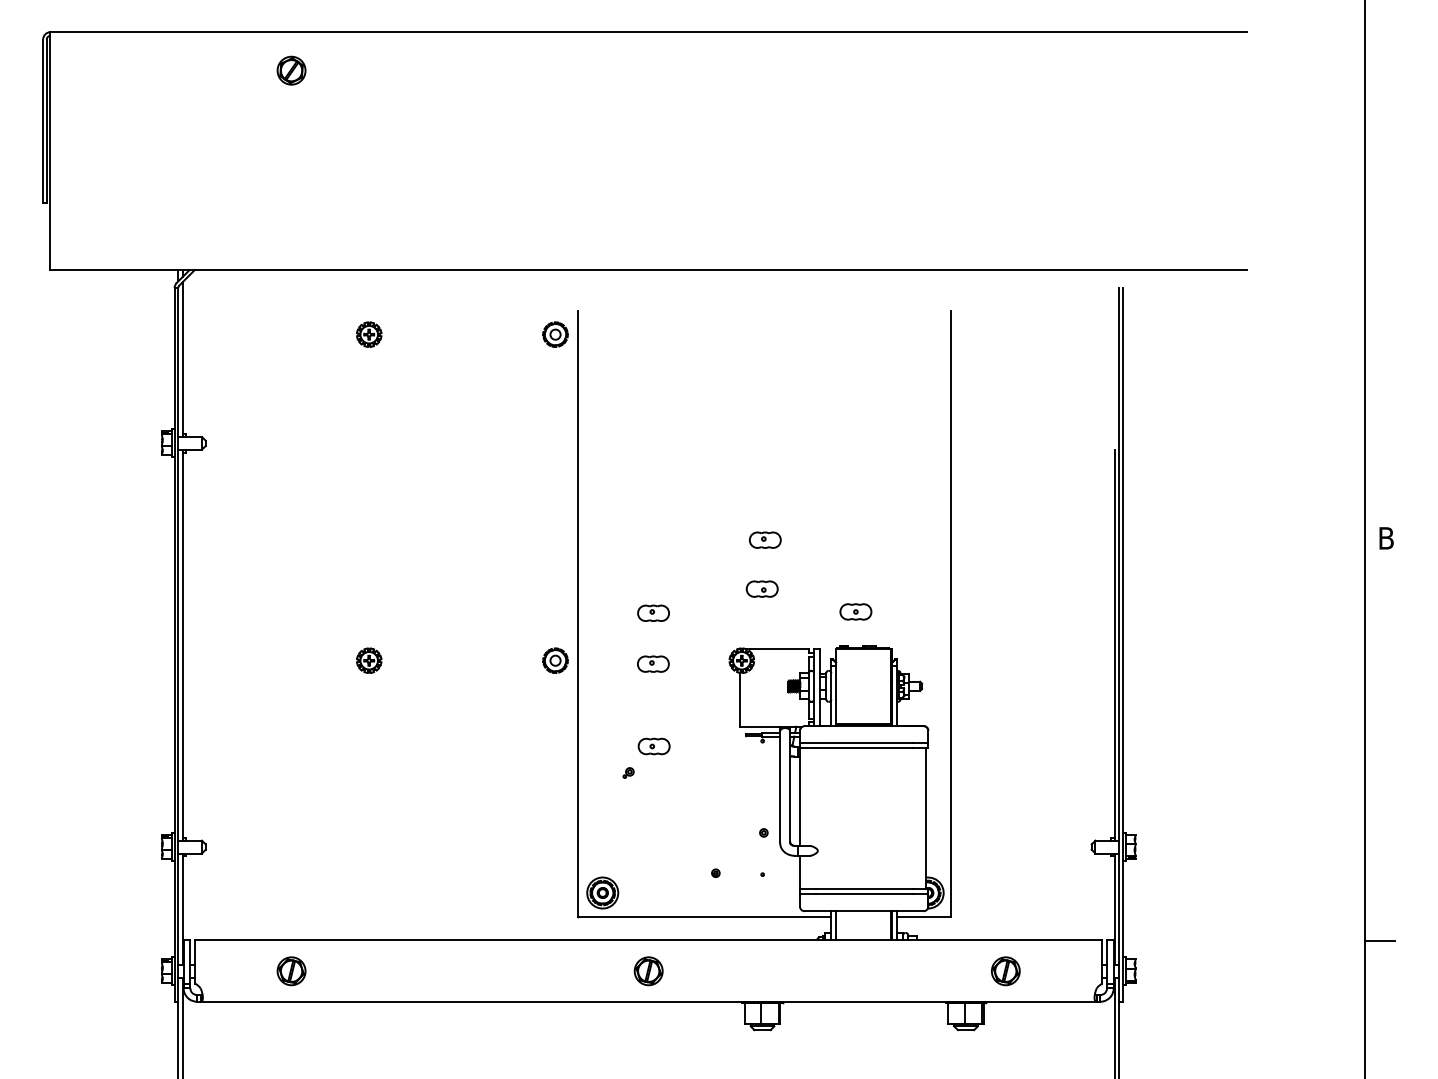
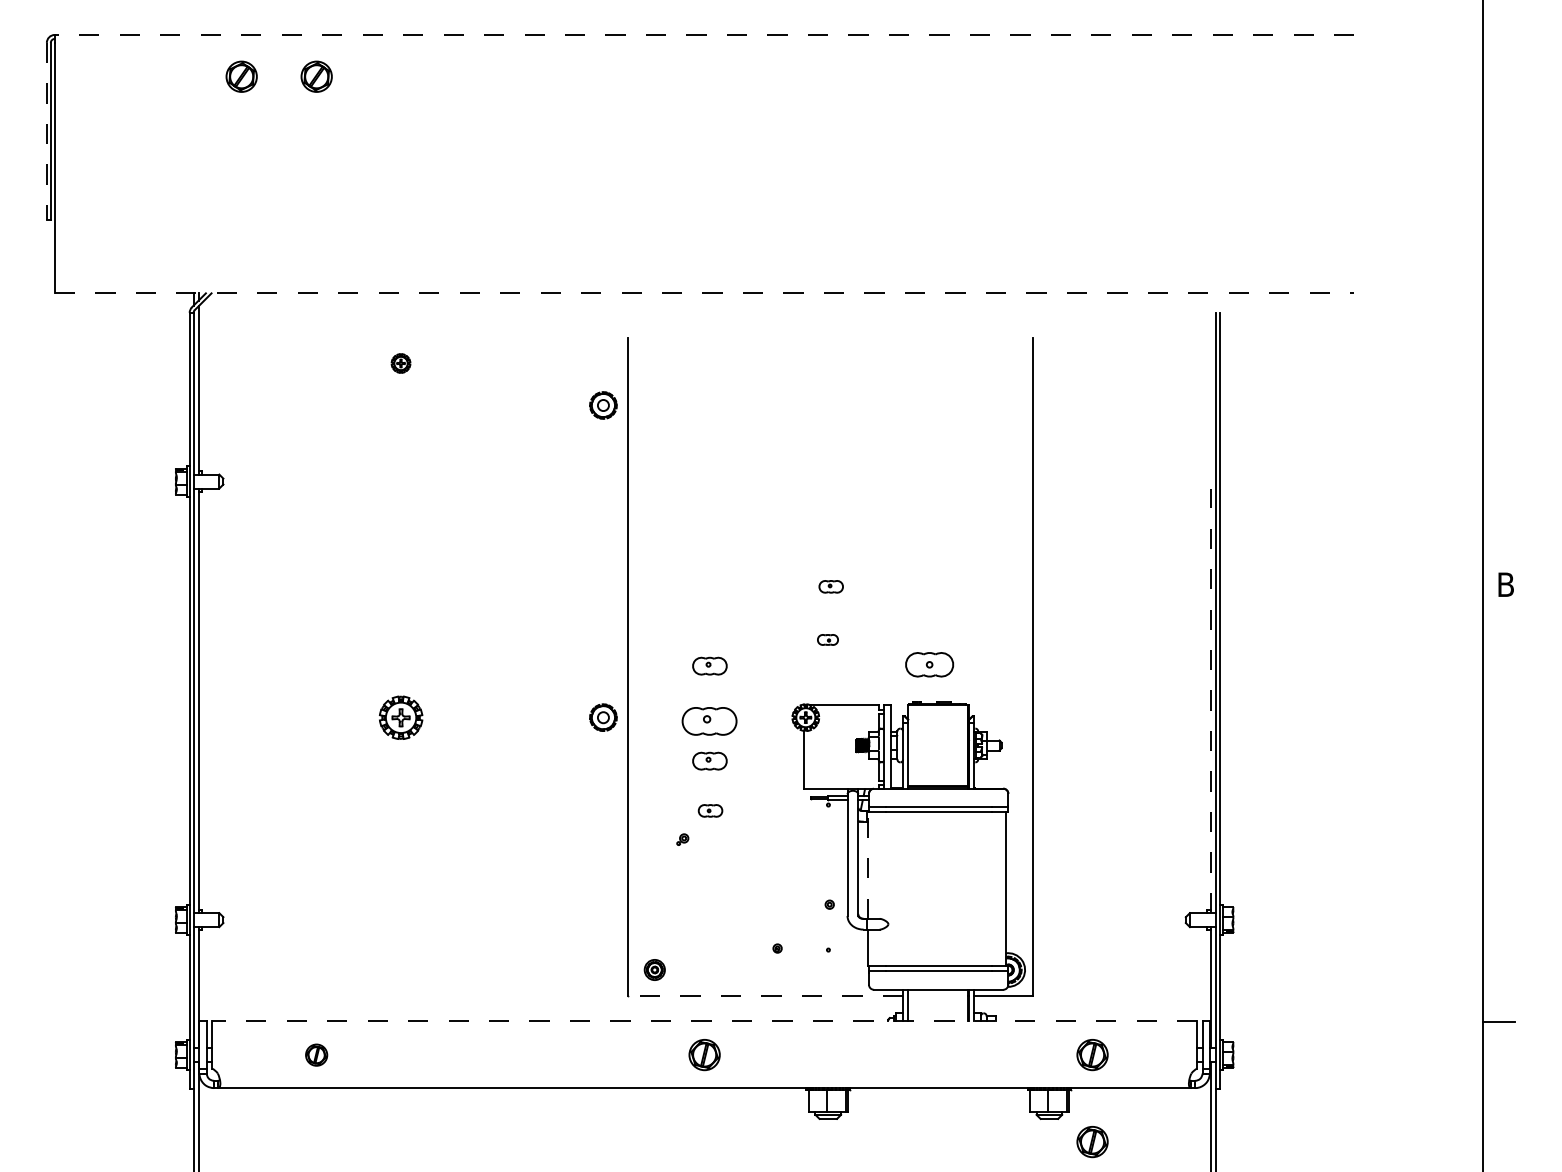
line: (648, 31) -> (704, 34), solid -> dashed
part: (222, 70) -> (241, 76), added
line: (42, 121) -> (46, 131), solid -> dashed
line: (648, 270) -> (704, 293), solid -> dashed
part: (368, 334) -> (400, 363), size x0.7
part: (555, 334) -> (603, 405), moved
part: (764, 539) -> (830, 586), size x0.7
part: (761, 588) -> (827, 639), size x0.6
part: (855, 611) -> (929, 664), size x1.4
line: (1114, 644) -> (1210, 700), solid -> dashed
part: (368, 660) -> (400, 717), size x1.6
part: (653, 664) -> (709, 721), size x1.6
part: (653, 700) -> (709, 760), added
part: (654, 746) -> (710, 810), size x0.7
line: (799, 795) -> (868, 864), solid -> dashed
part: (602, 892) -> (654, 969), size x0.6
line: (704, 916) -> (765, 995), solid -> dashed
line: (648, 939) -> (704, 1020), solid -> dashed
part: (291, 971) -> (316, 1055), size x0.7
part: (1005, 1051) -> (1092, 1142), added

